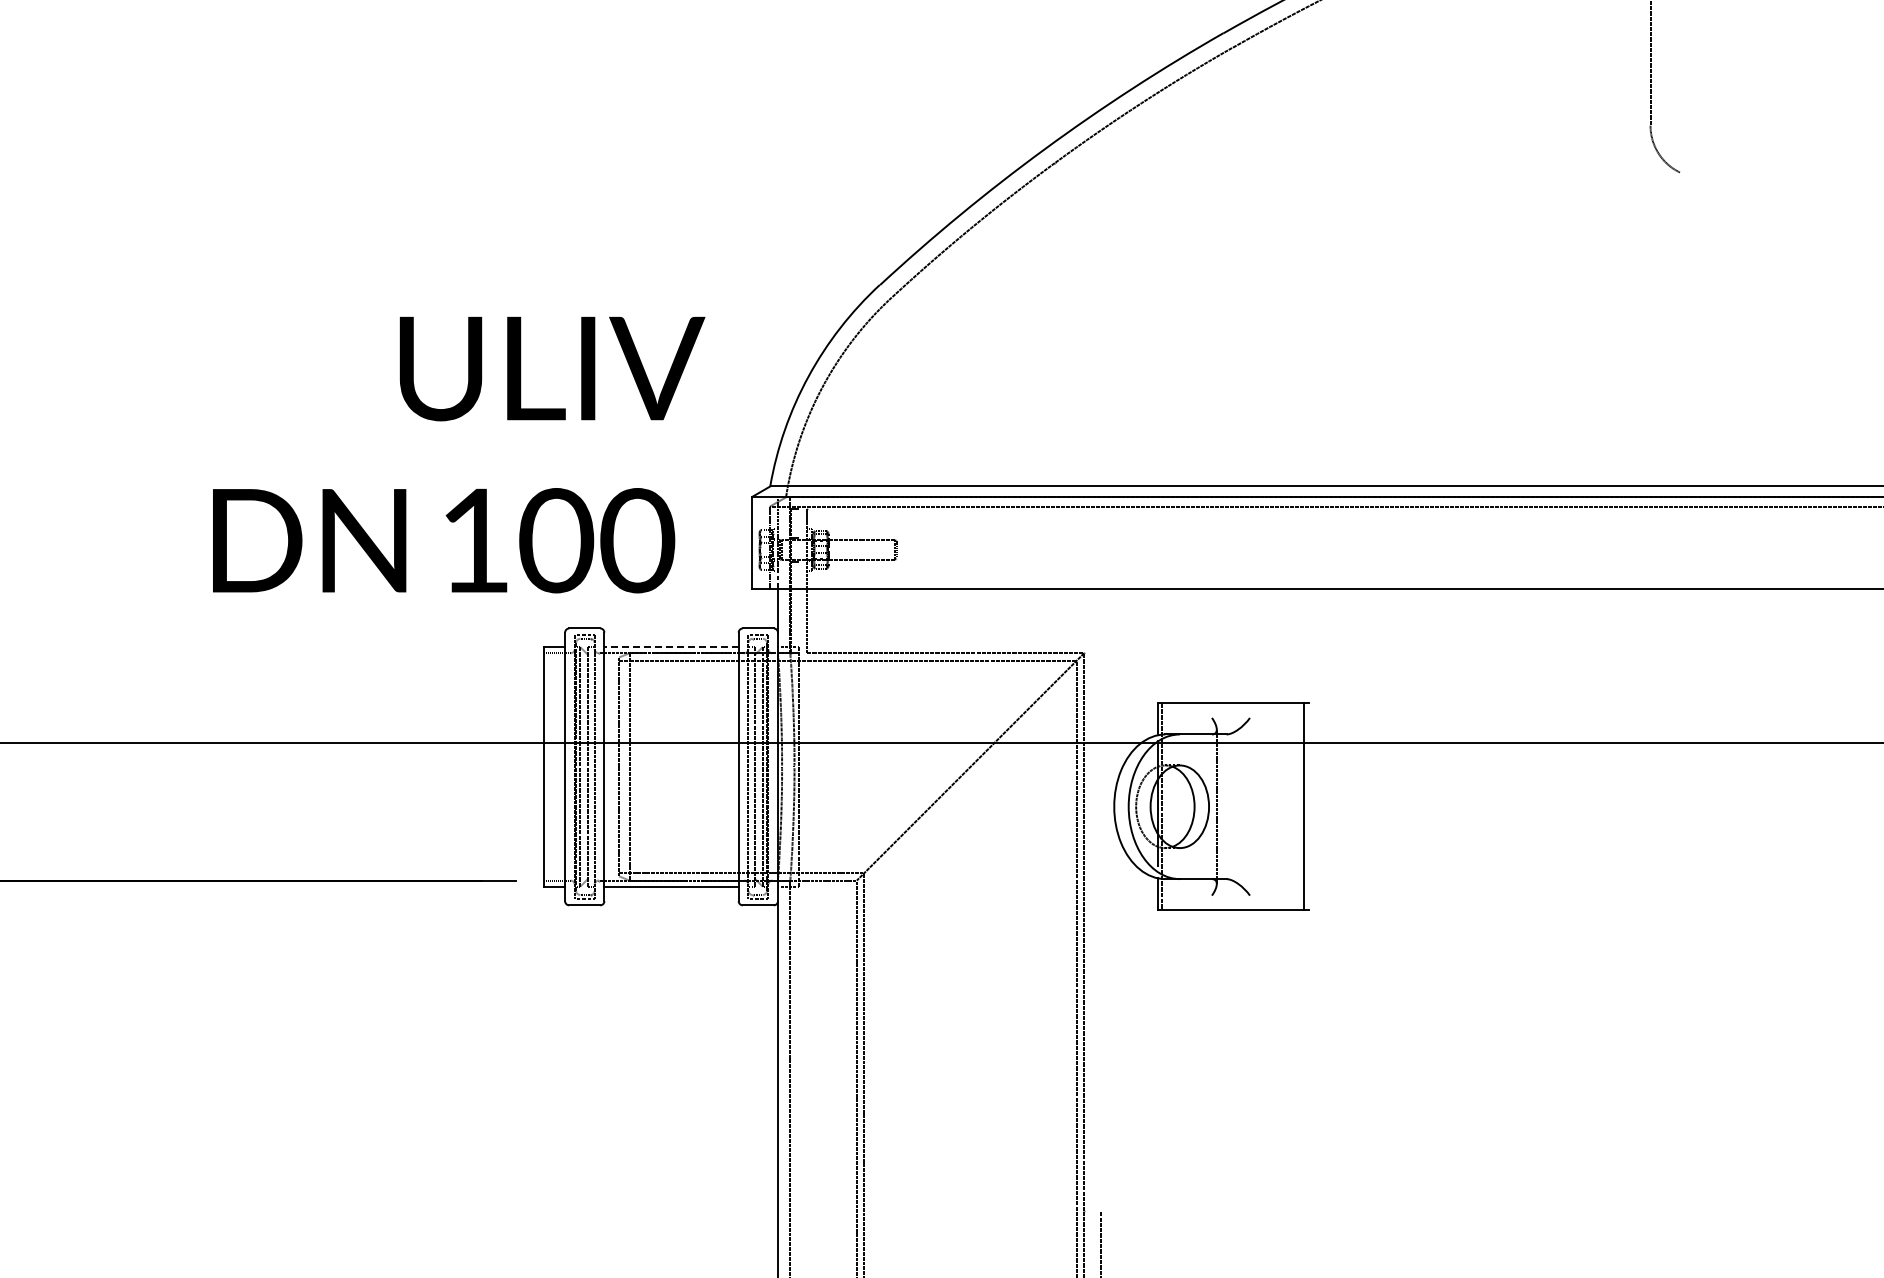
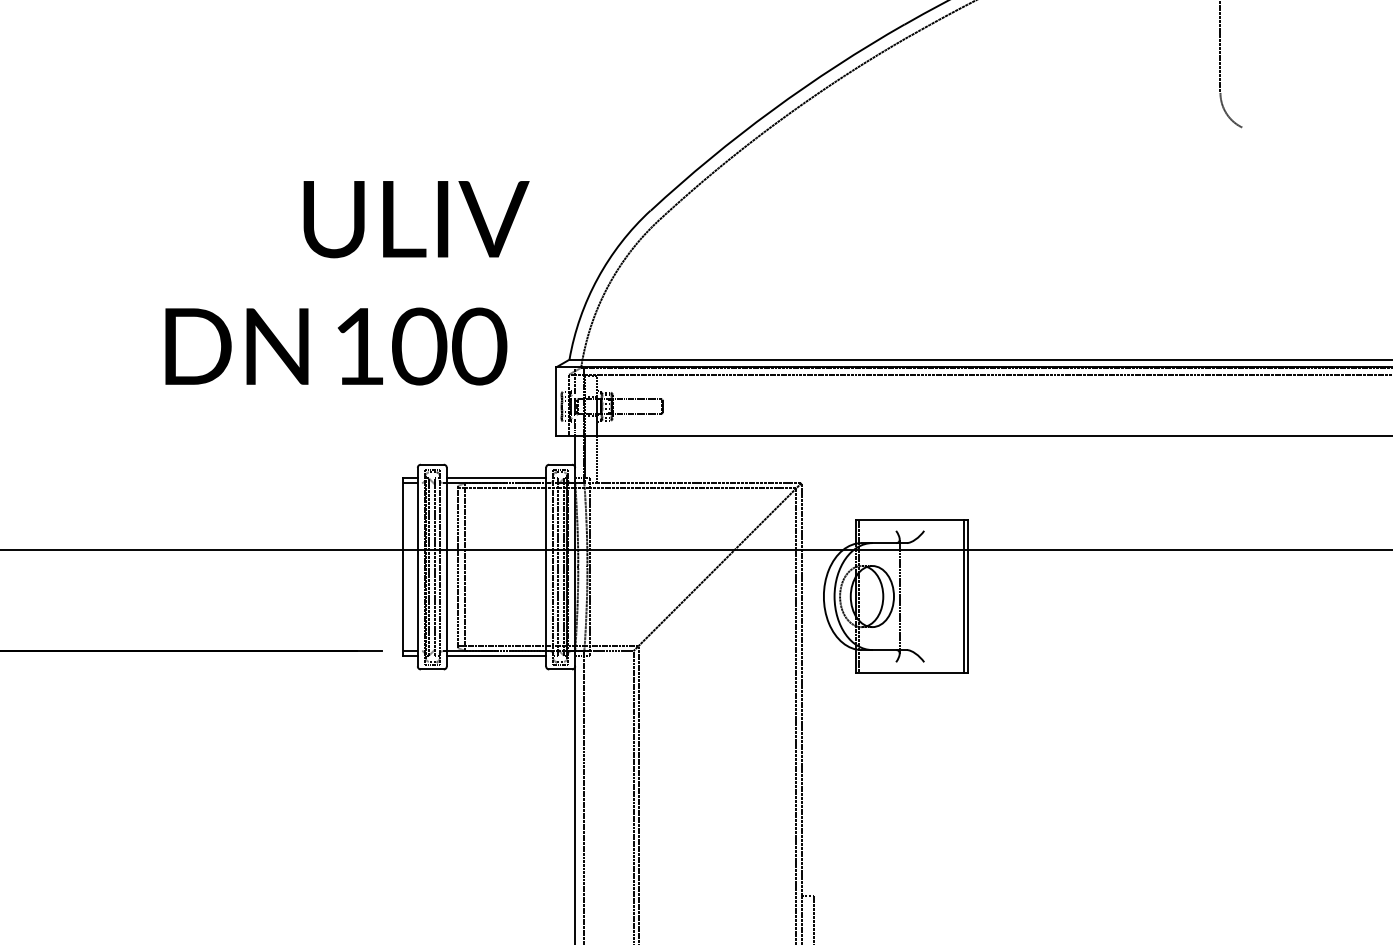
text: (459, 454) -> (347, 282), moved
line: (671, 646) -> (496, 478), dashed -> solid
line: (1308, 806) -> (967, 596), added

